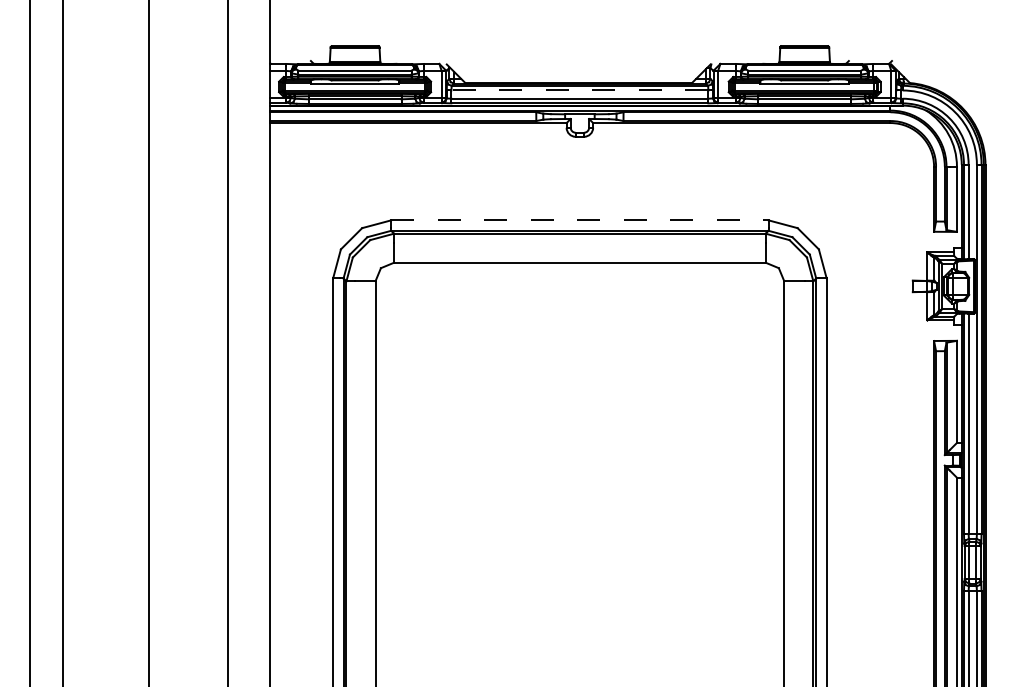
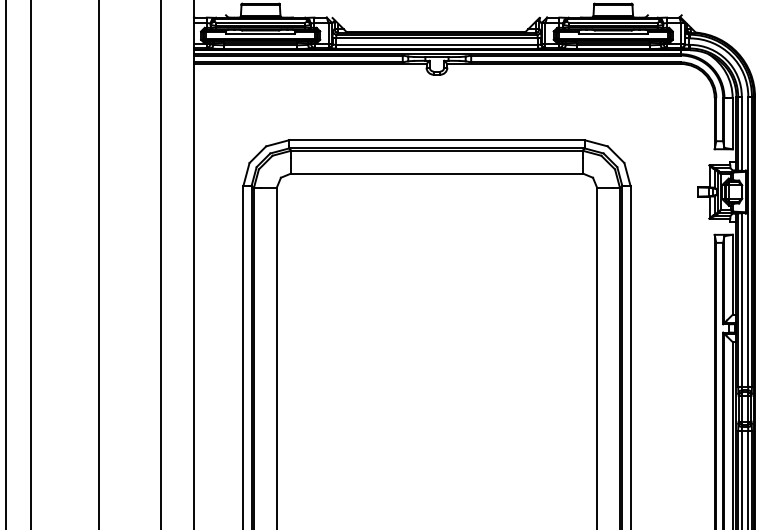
line: (579, 90) -> (436, 38), dashed -> solid
line: (579, 220) -> (436, 140), dashed -> solid

